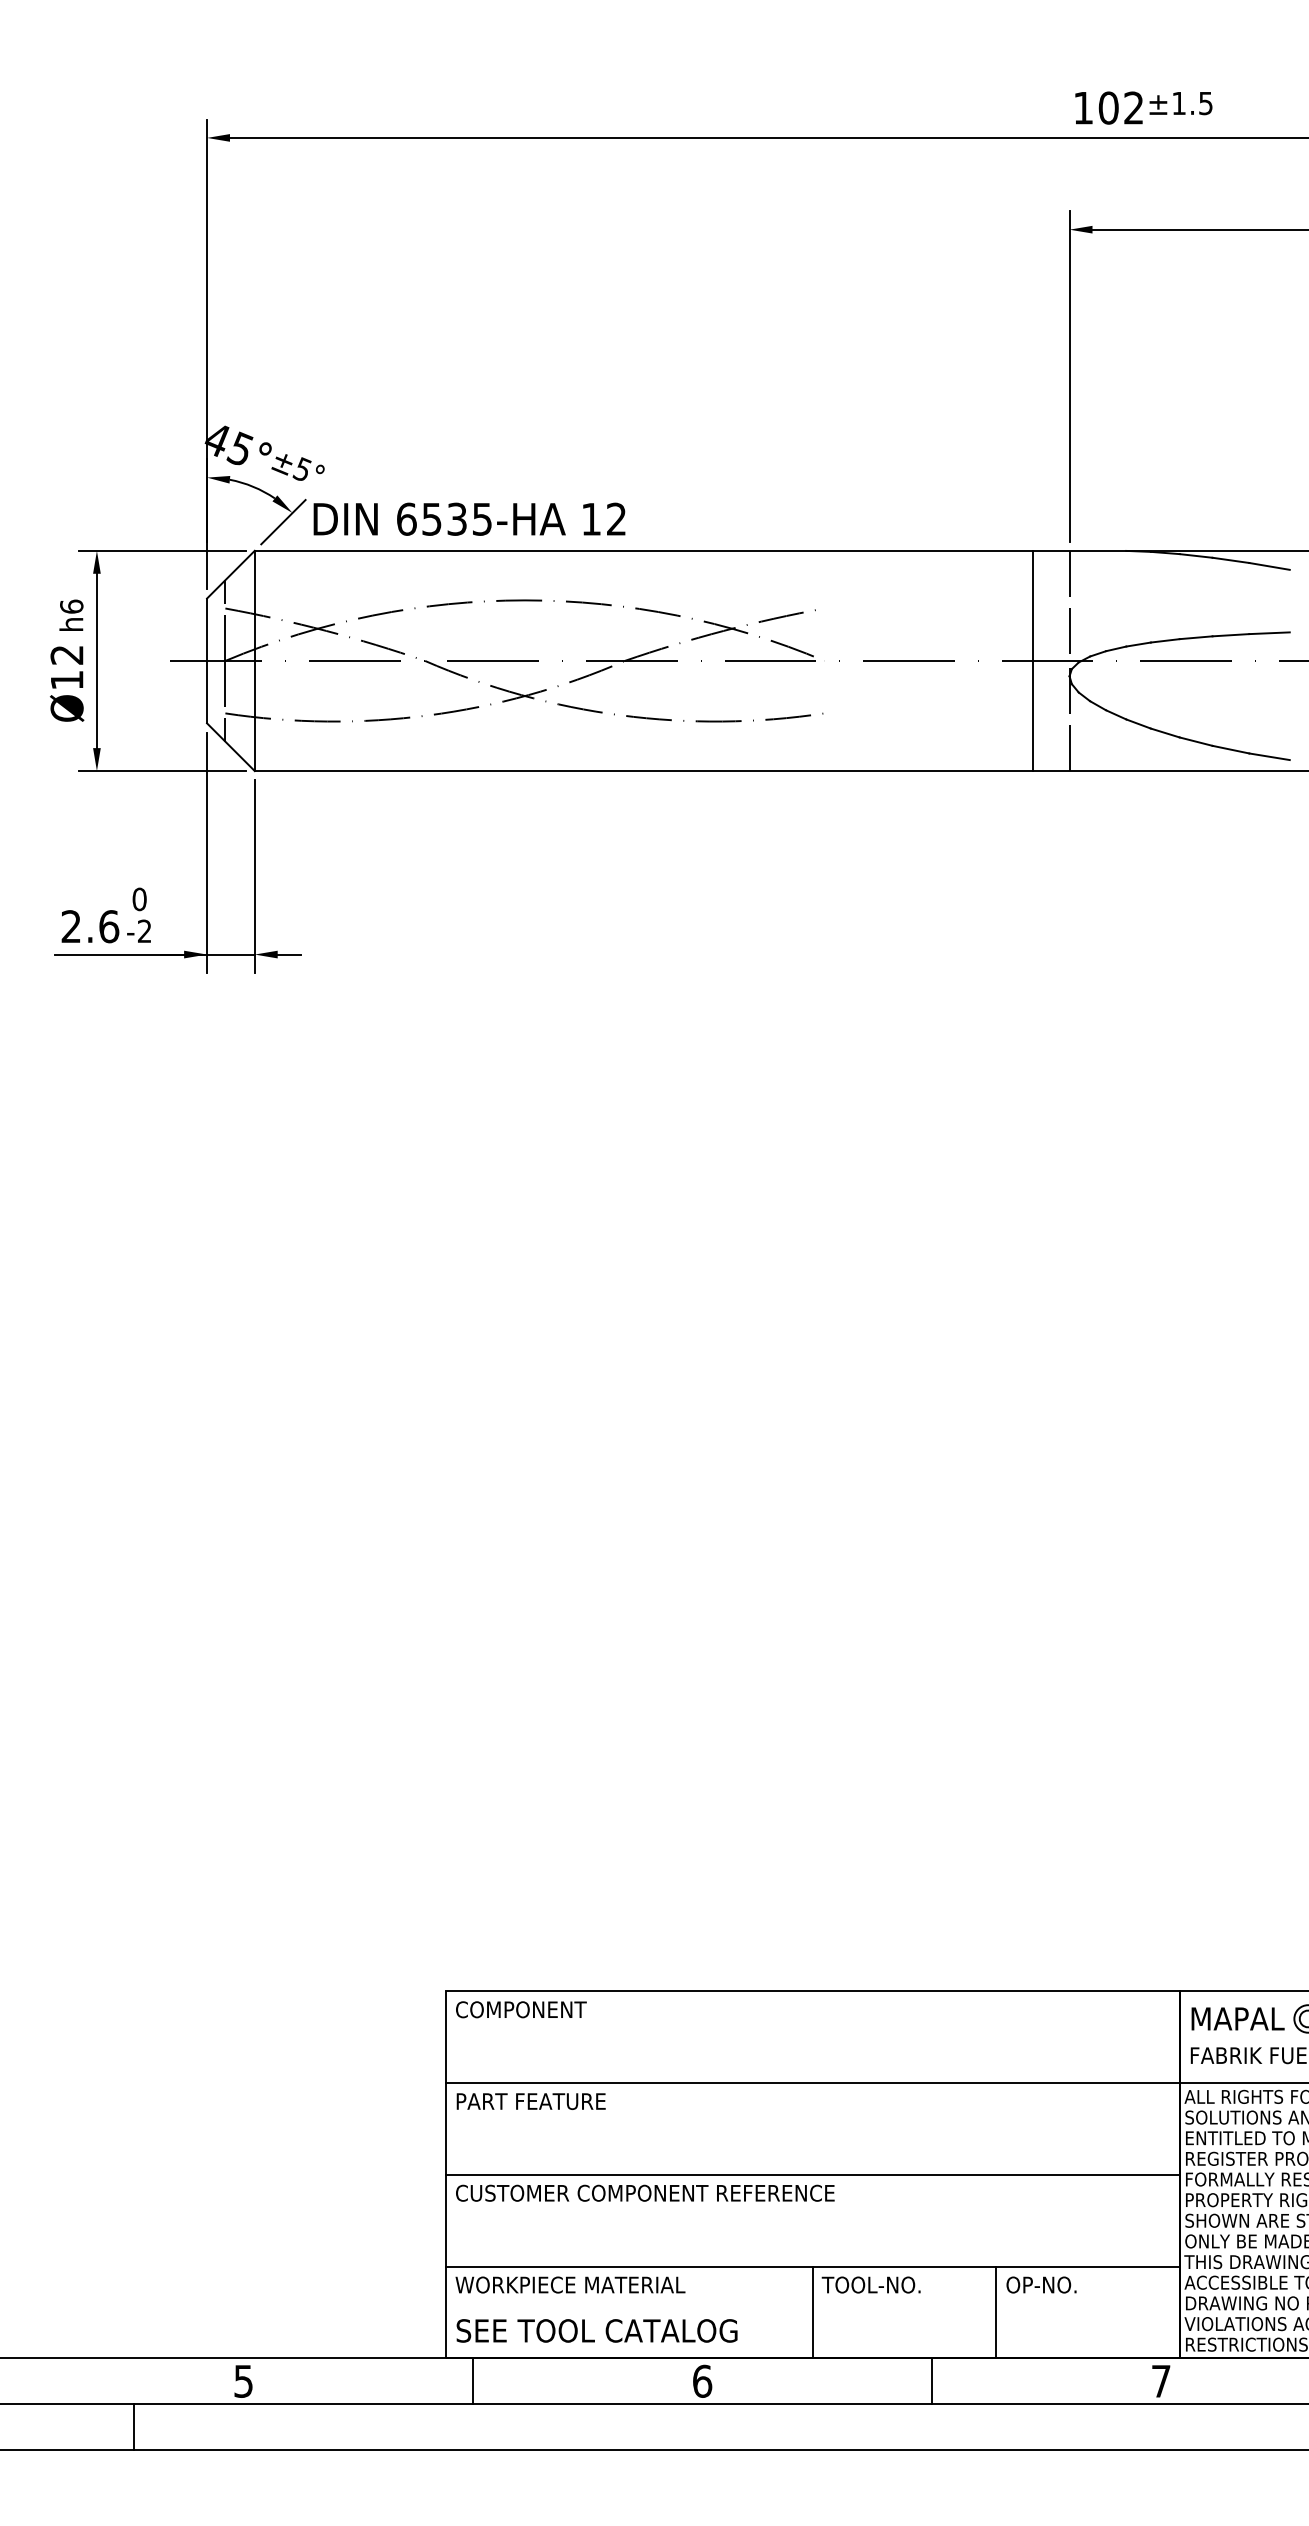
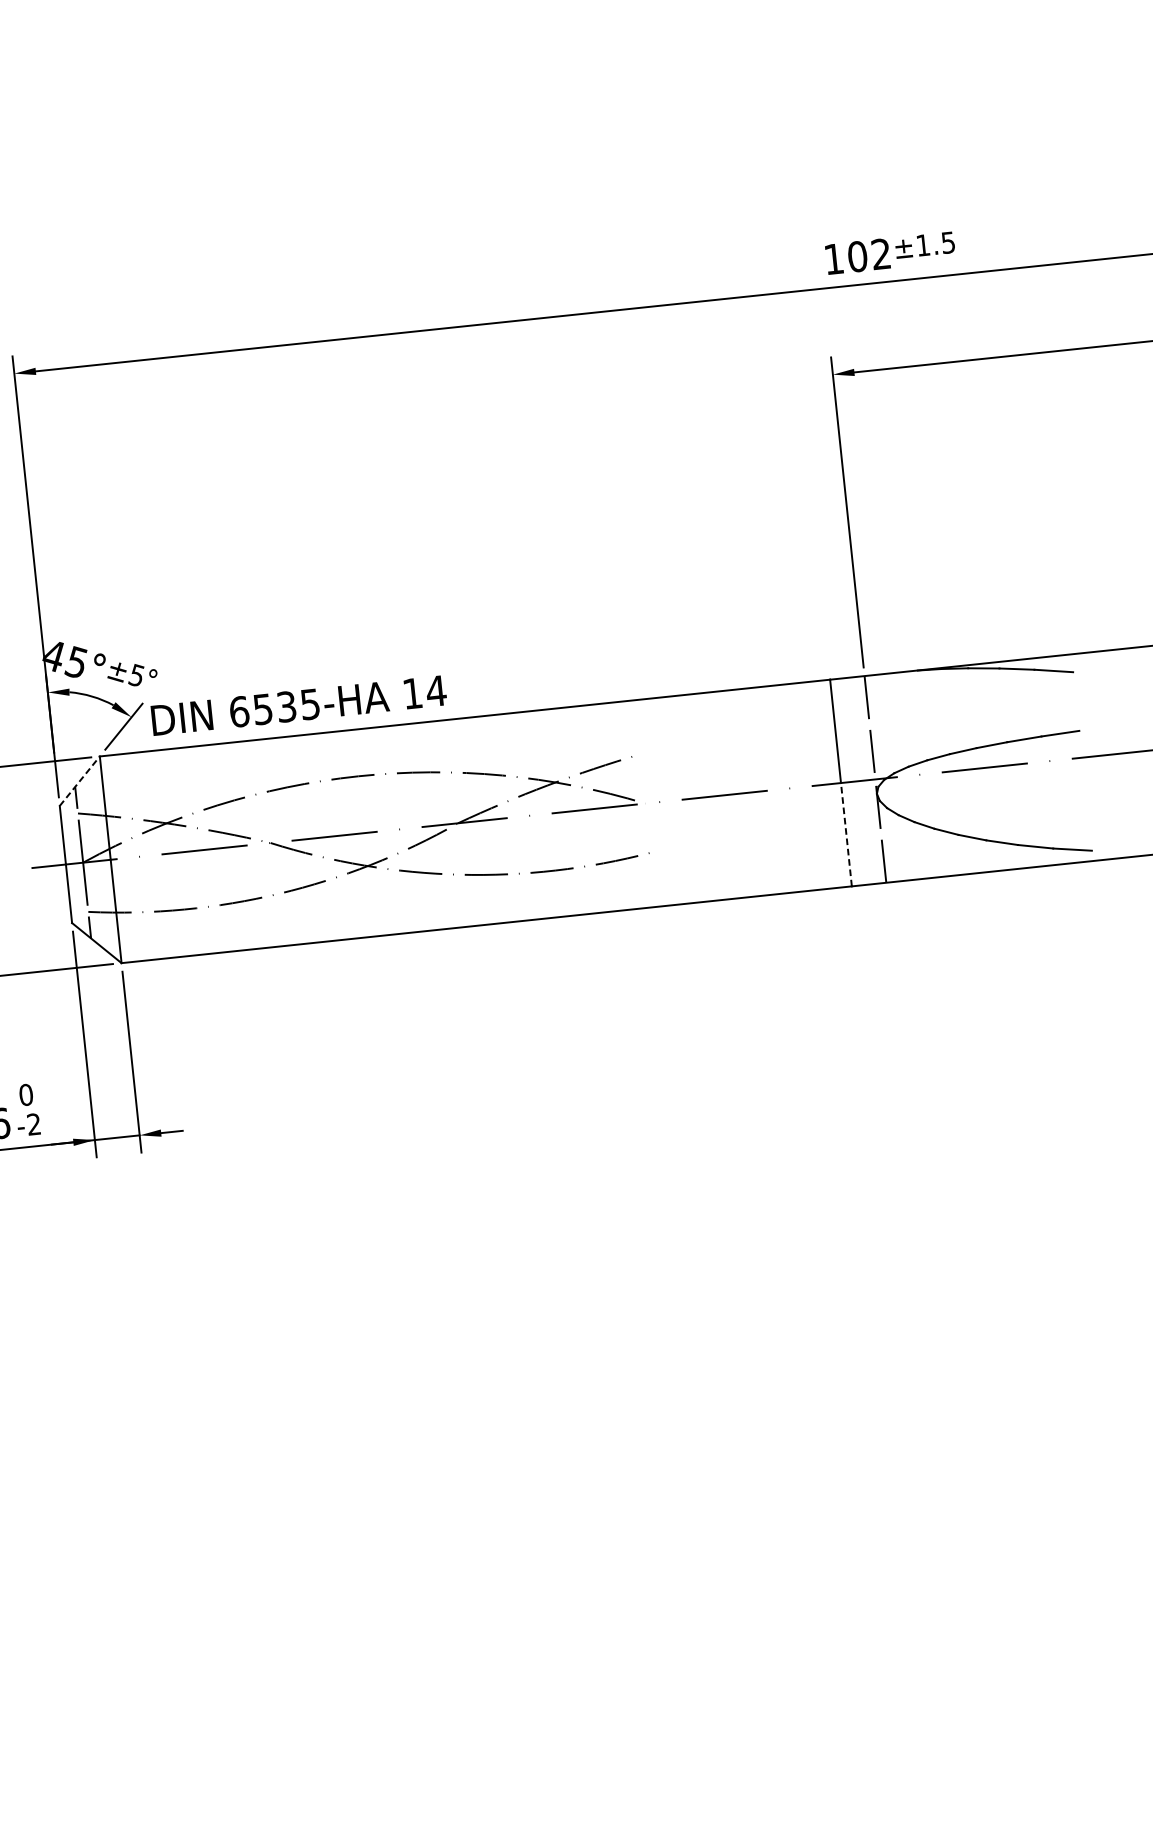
text: (616, 518) -> (436, 690), 12 -> 14
line: (230, 574) -> (79, 781), solid -> dashed
line: (1032, 715) -> (846, 834), solid -> dashed

